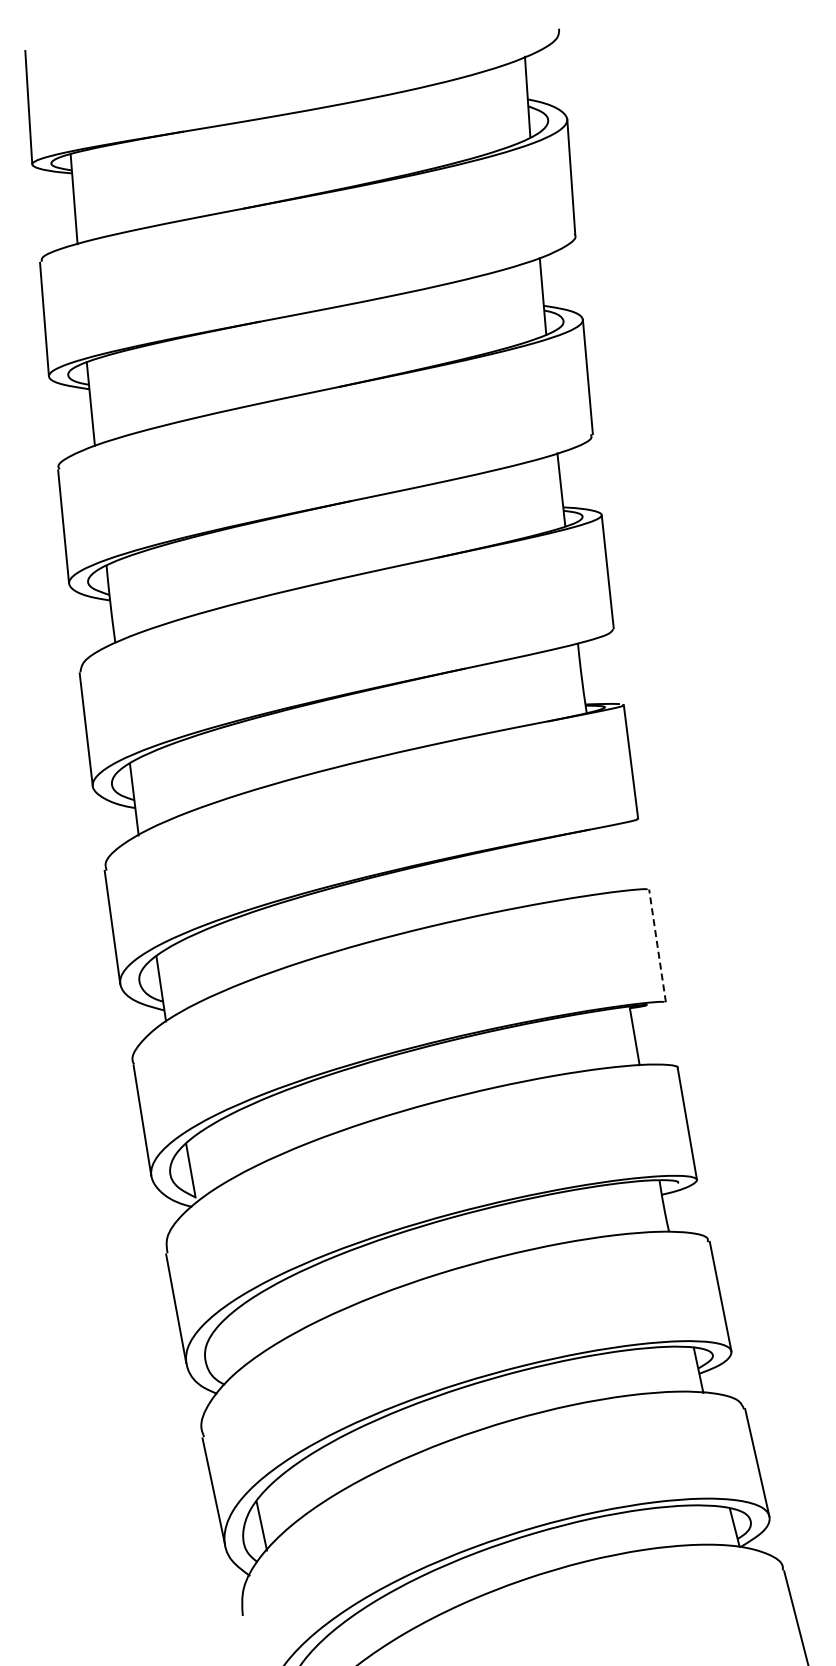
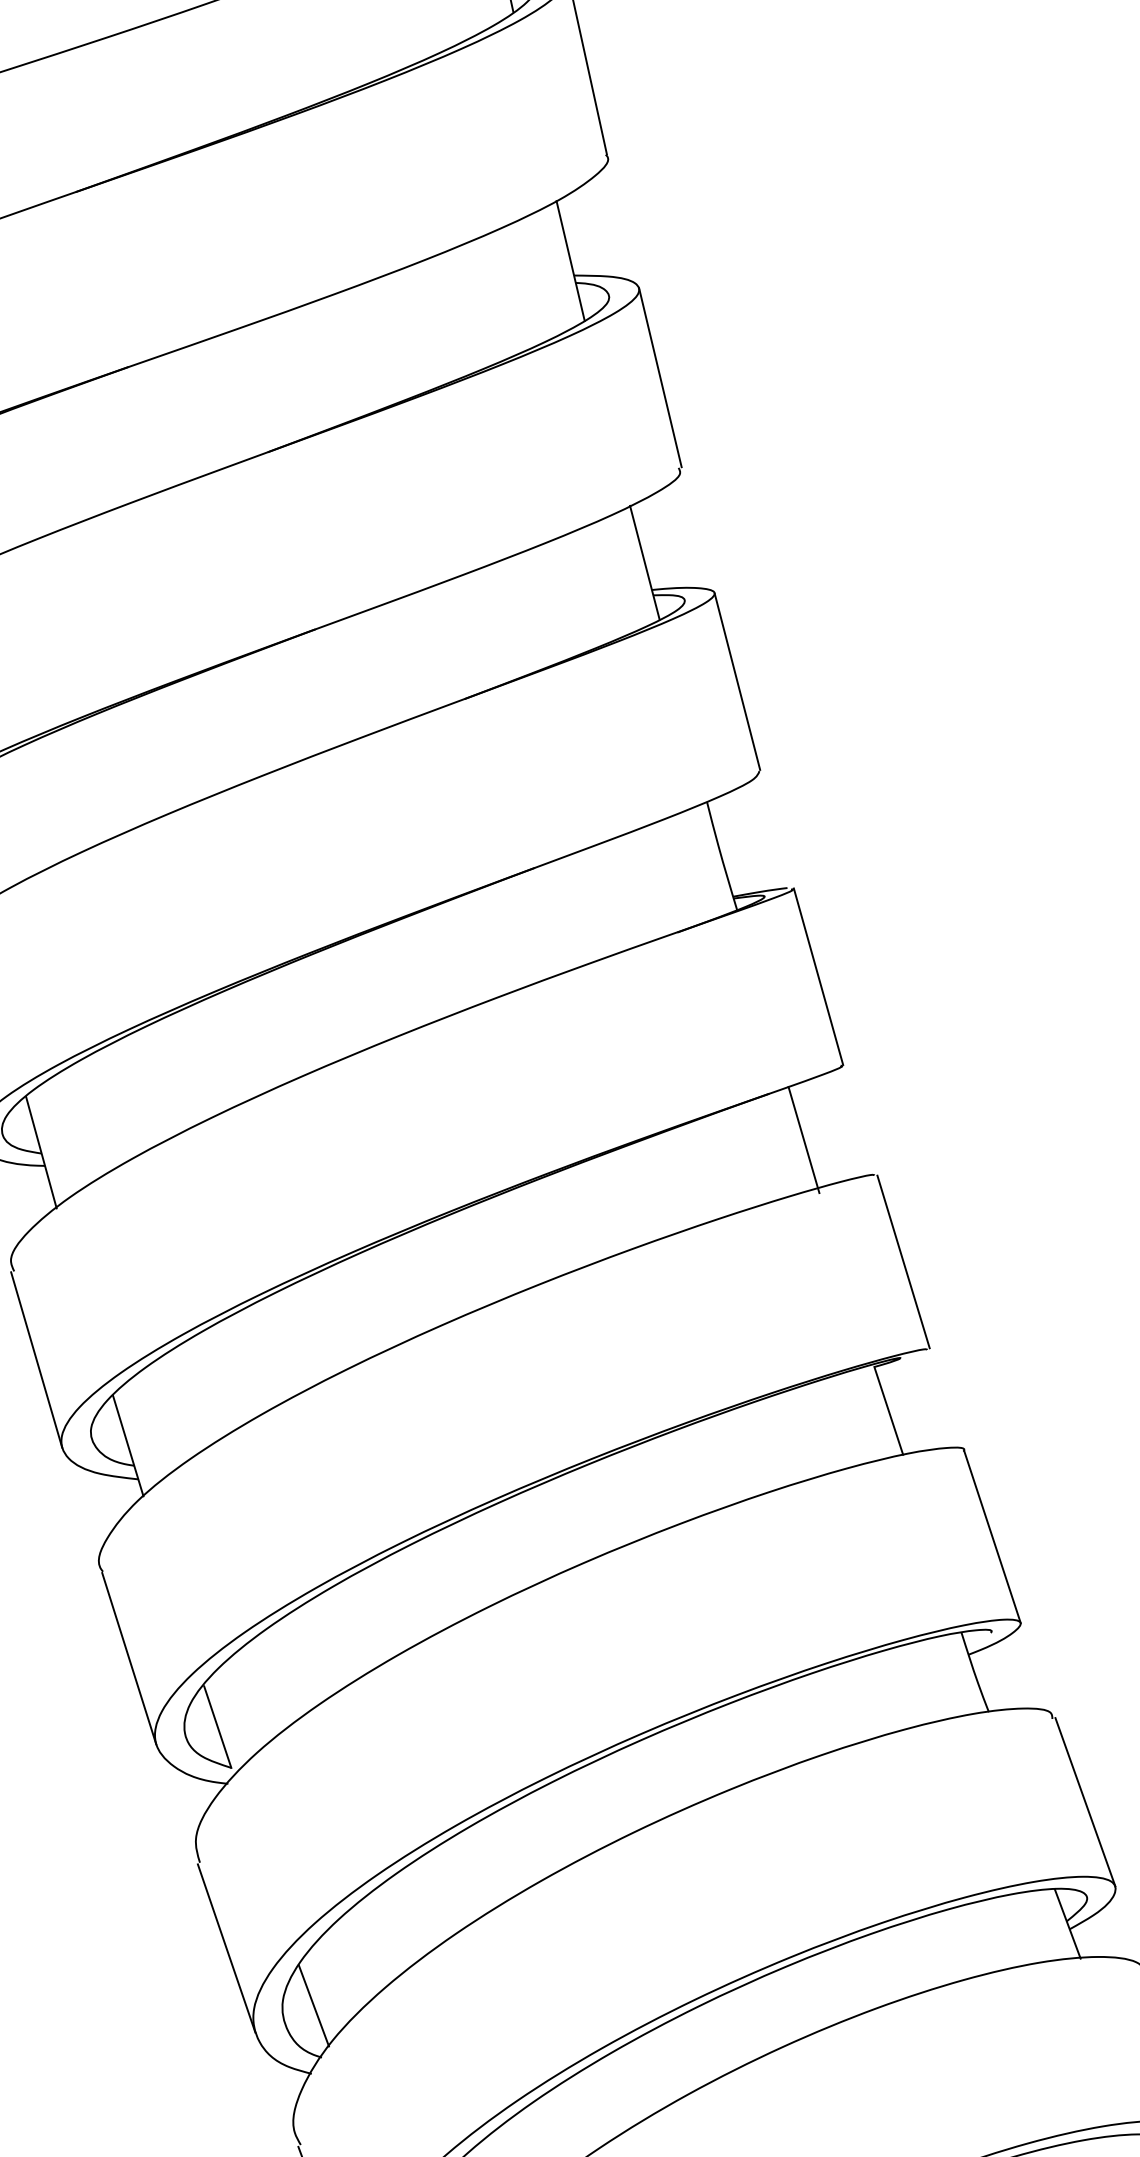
line: (606, 861) -> (803, 1140), added
line: (657, 945) -> (903, 1261), dashed -> solid
line: (224, 1351) -> (313, 2005), added

